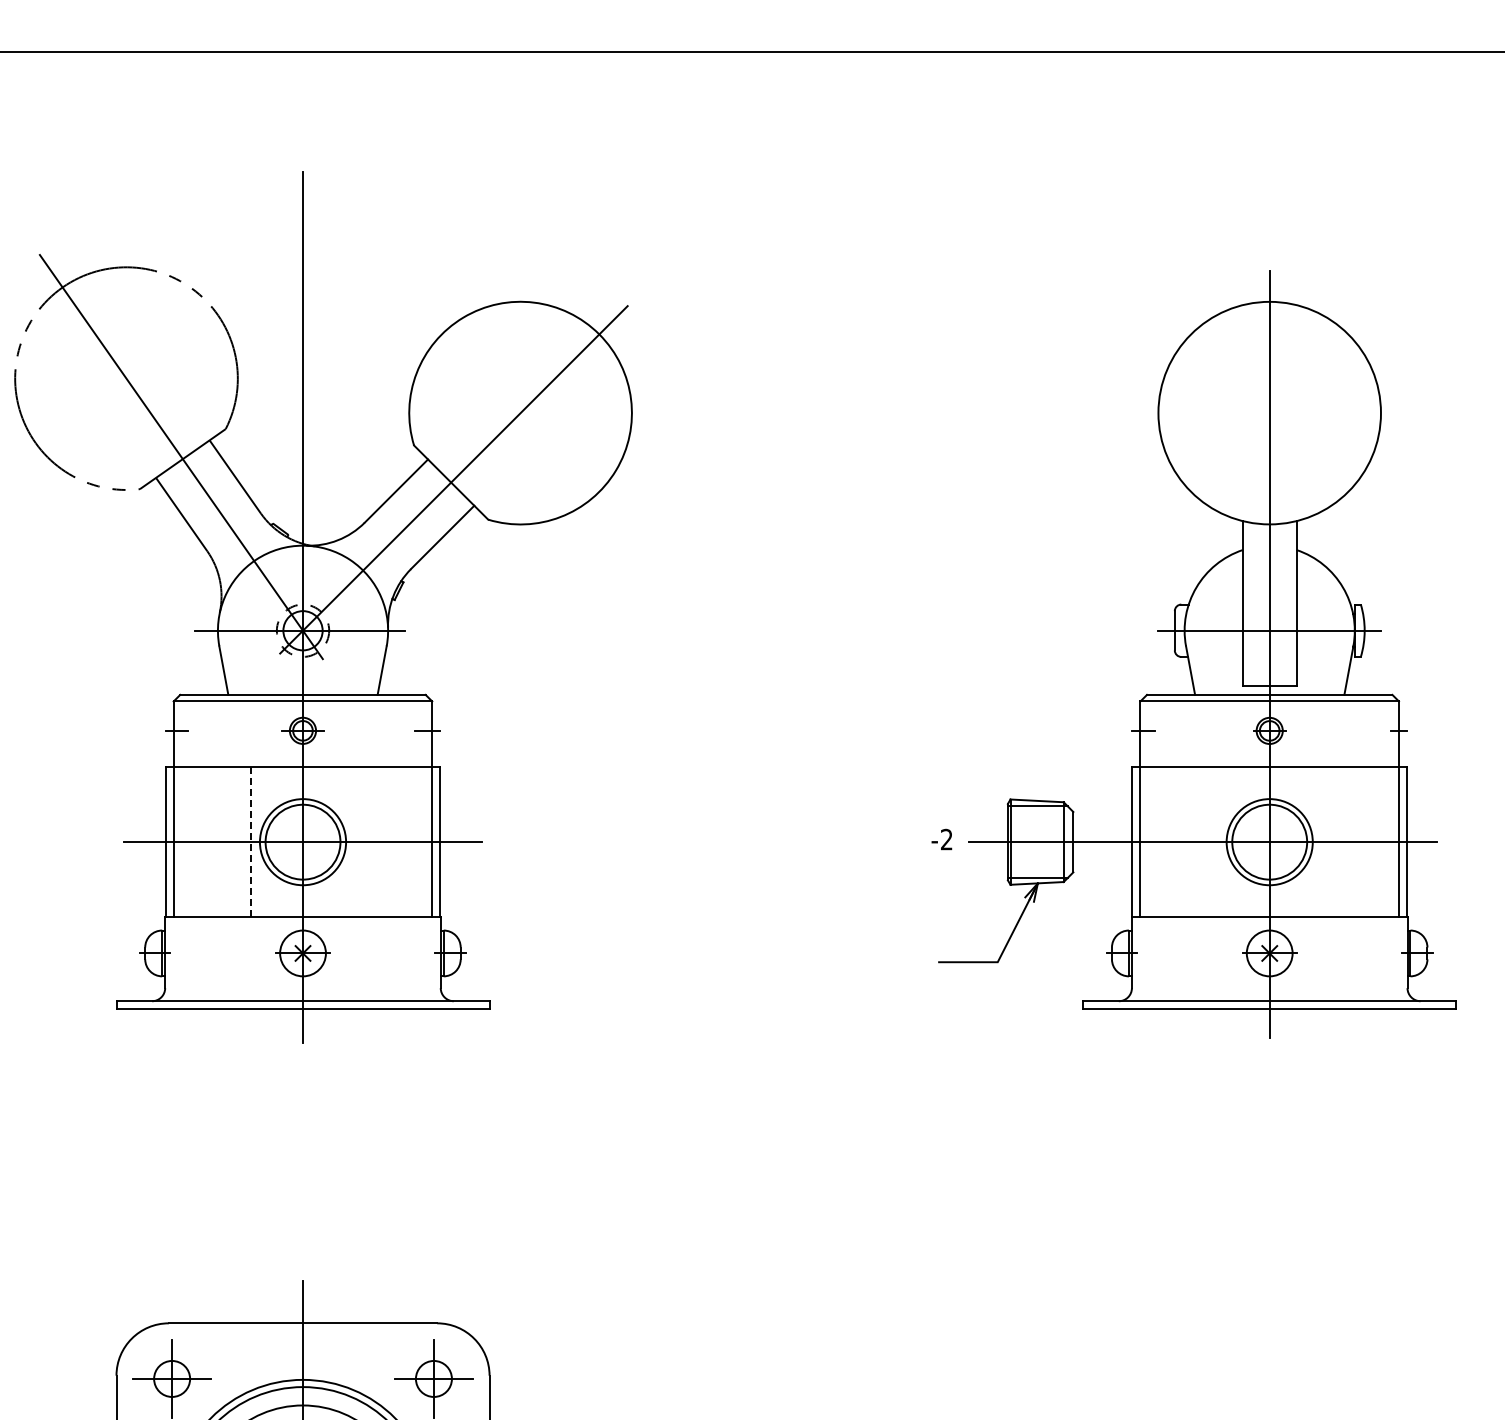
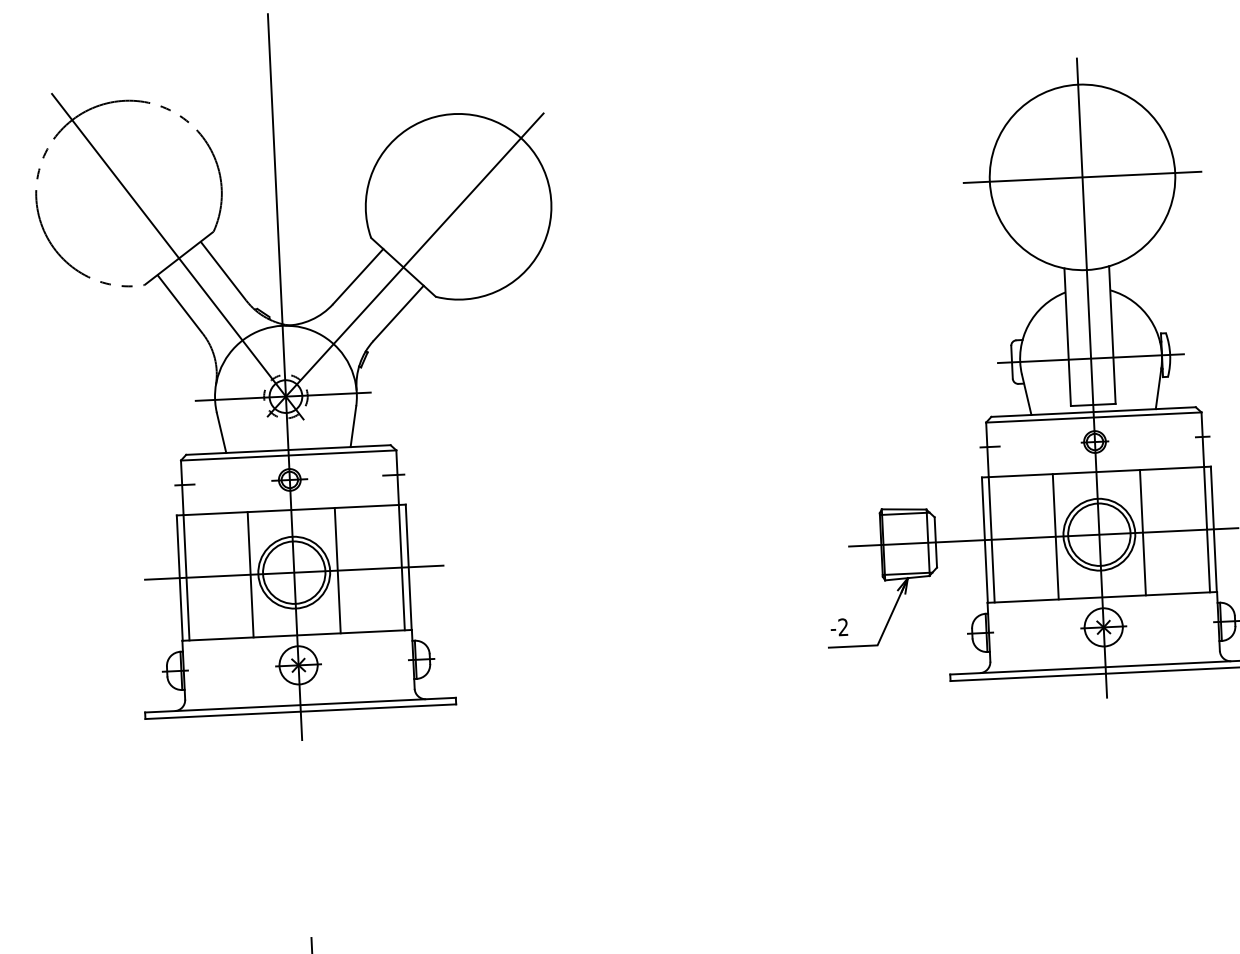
line: (1269, 413) -> (1082, 177), added
text: (941, 839) -> (838, 627), moved
line: (355, 841) -> (337, 570), added
line: (1217, 841) -> (1055, 536), added
line: (1322, 841) -> (1143, 532), added
line: (250, 842) -> (250, 575), dashed -> solid

